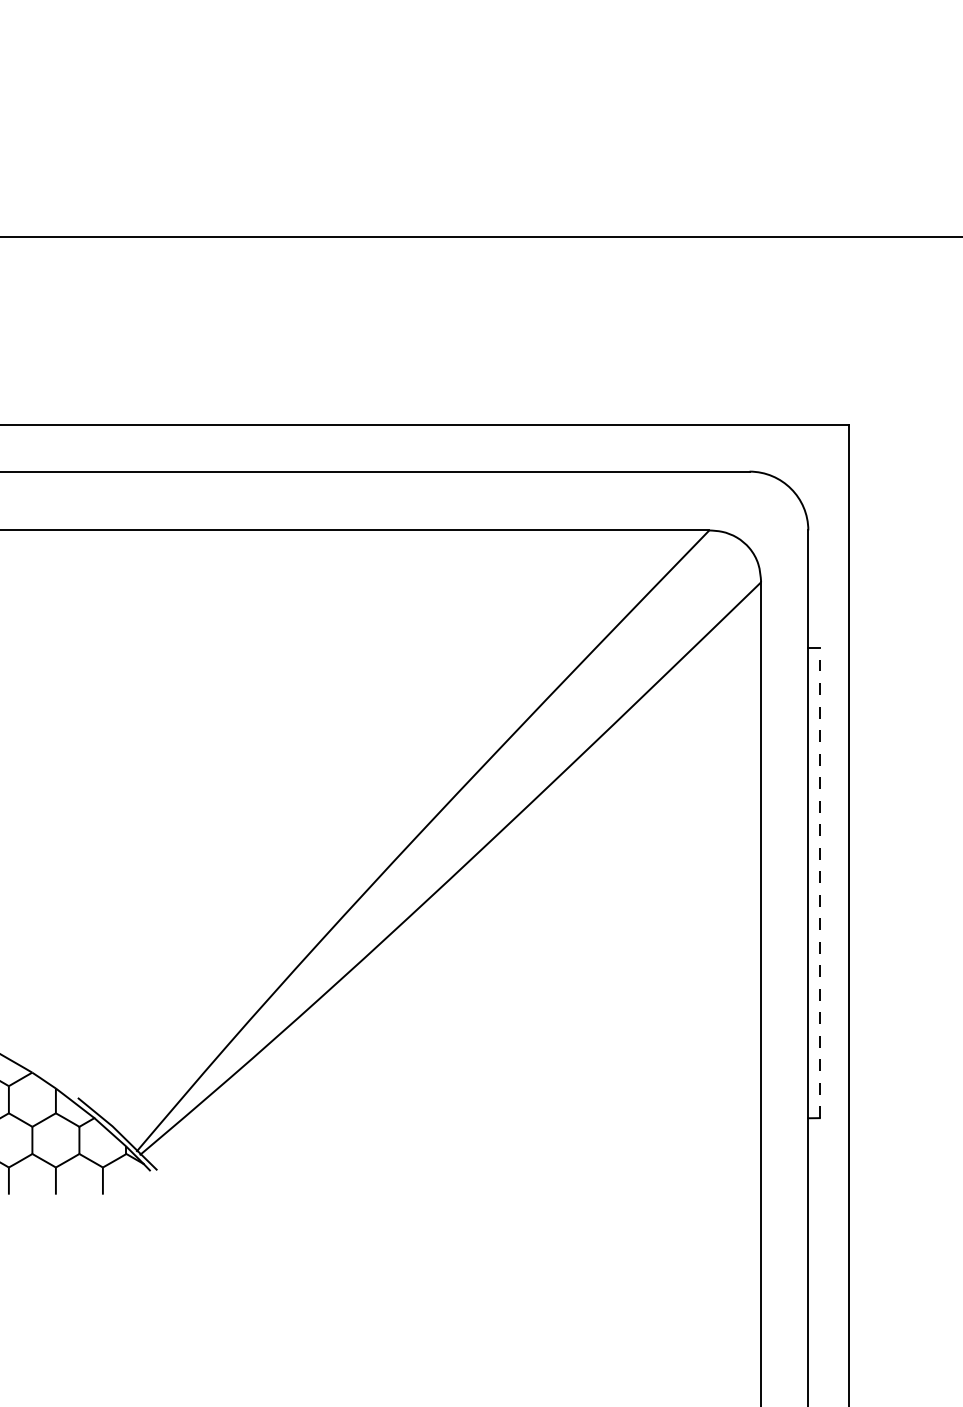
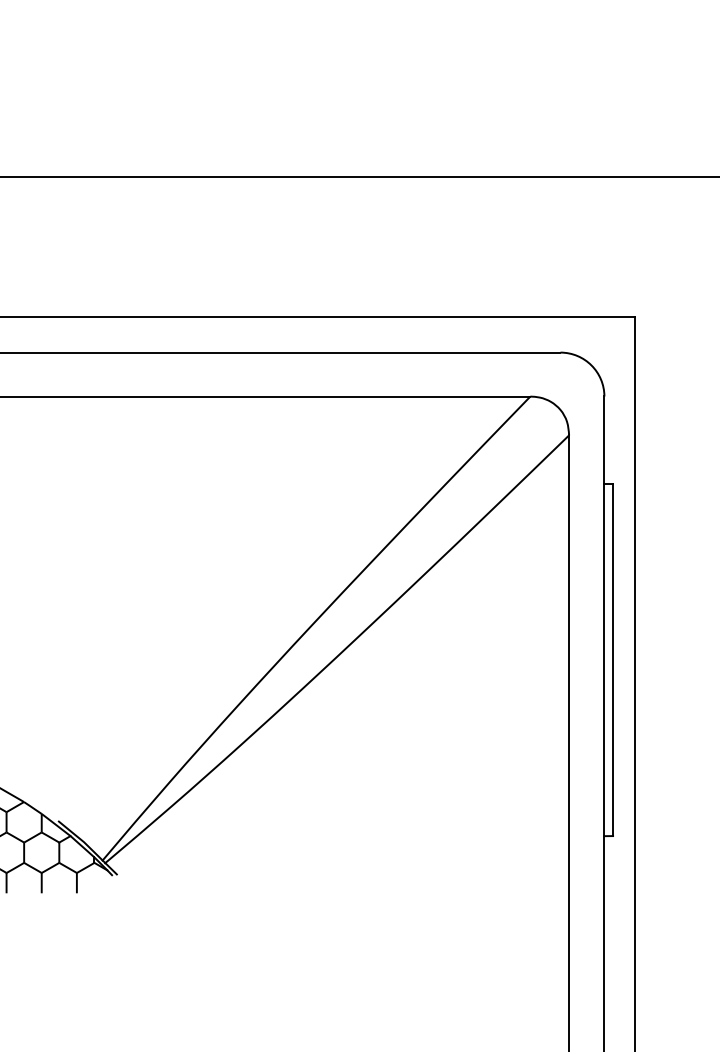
line: (820, 883) -> (613, 660), dashed -> solid

